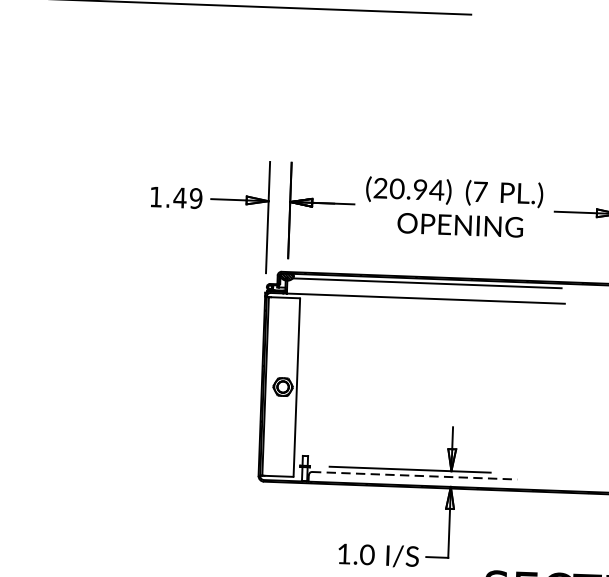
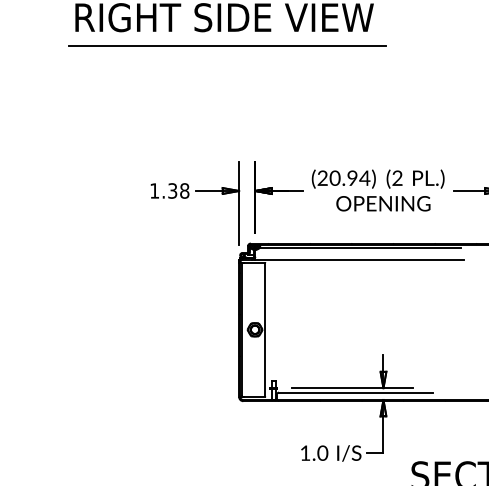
text: (480, 190) -> (397, 177), (7 -> (2
text: (187, 197) -> (178, 190), 1.49 -> 1.38
line: (415, 475) -> (356, 392), dashed -> solid

